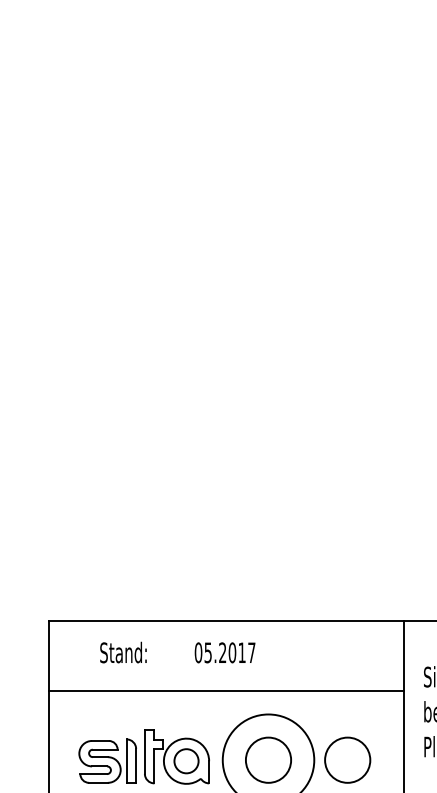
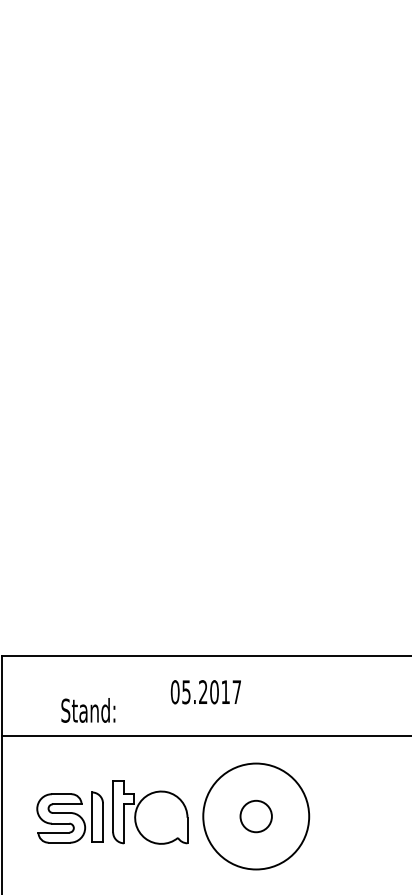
text: (123, 652) -> (88, 710), moved
circle: (268, 759) -> (256, 815), size x0.6
circle: (347, 759) -> (347, 815), removed
circle: (186, 761) -> (161, 817), removed

